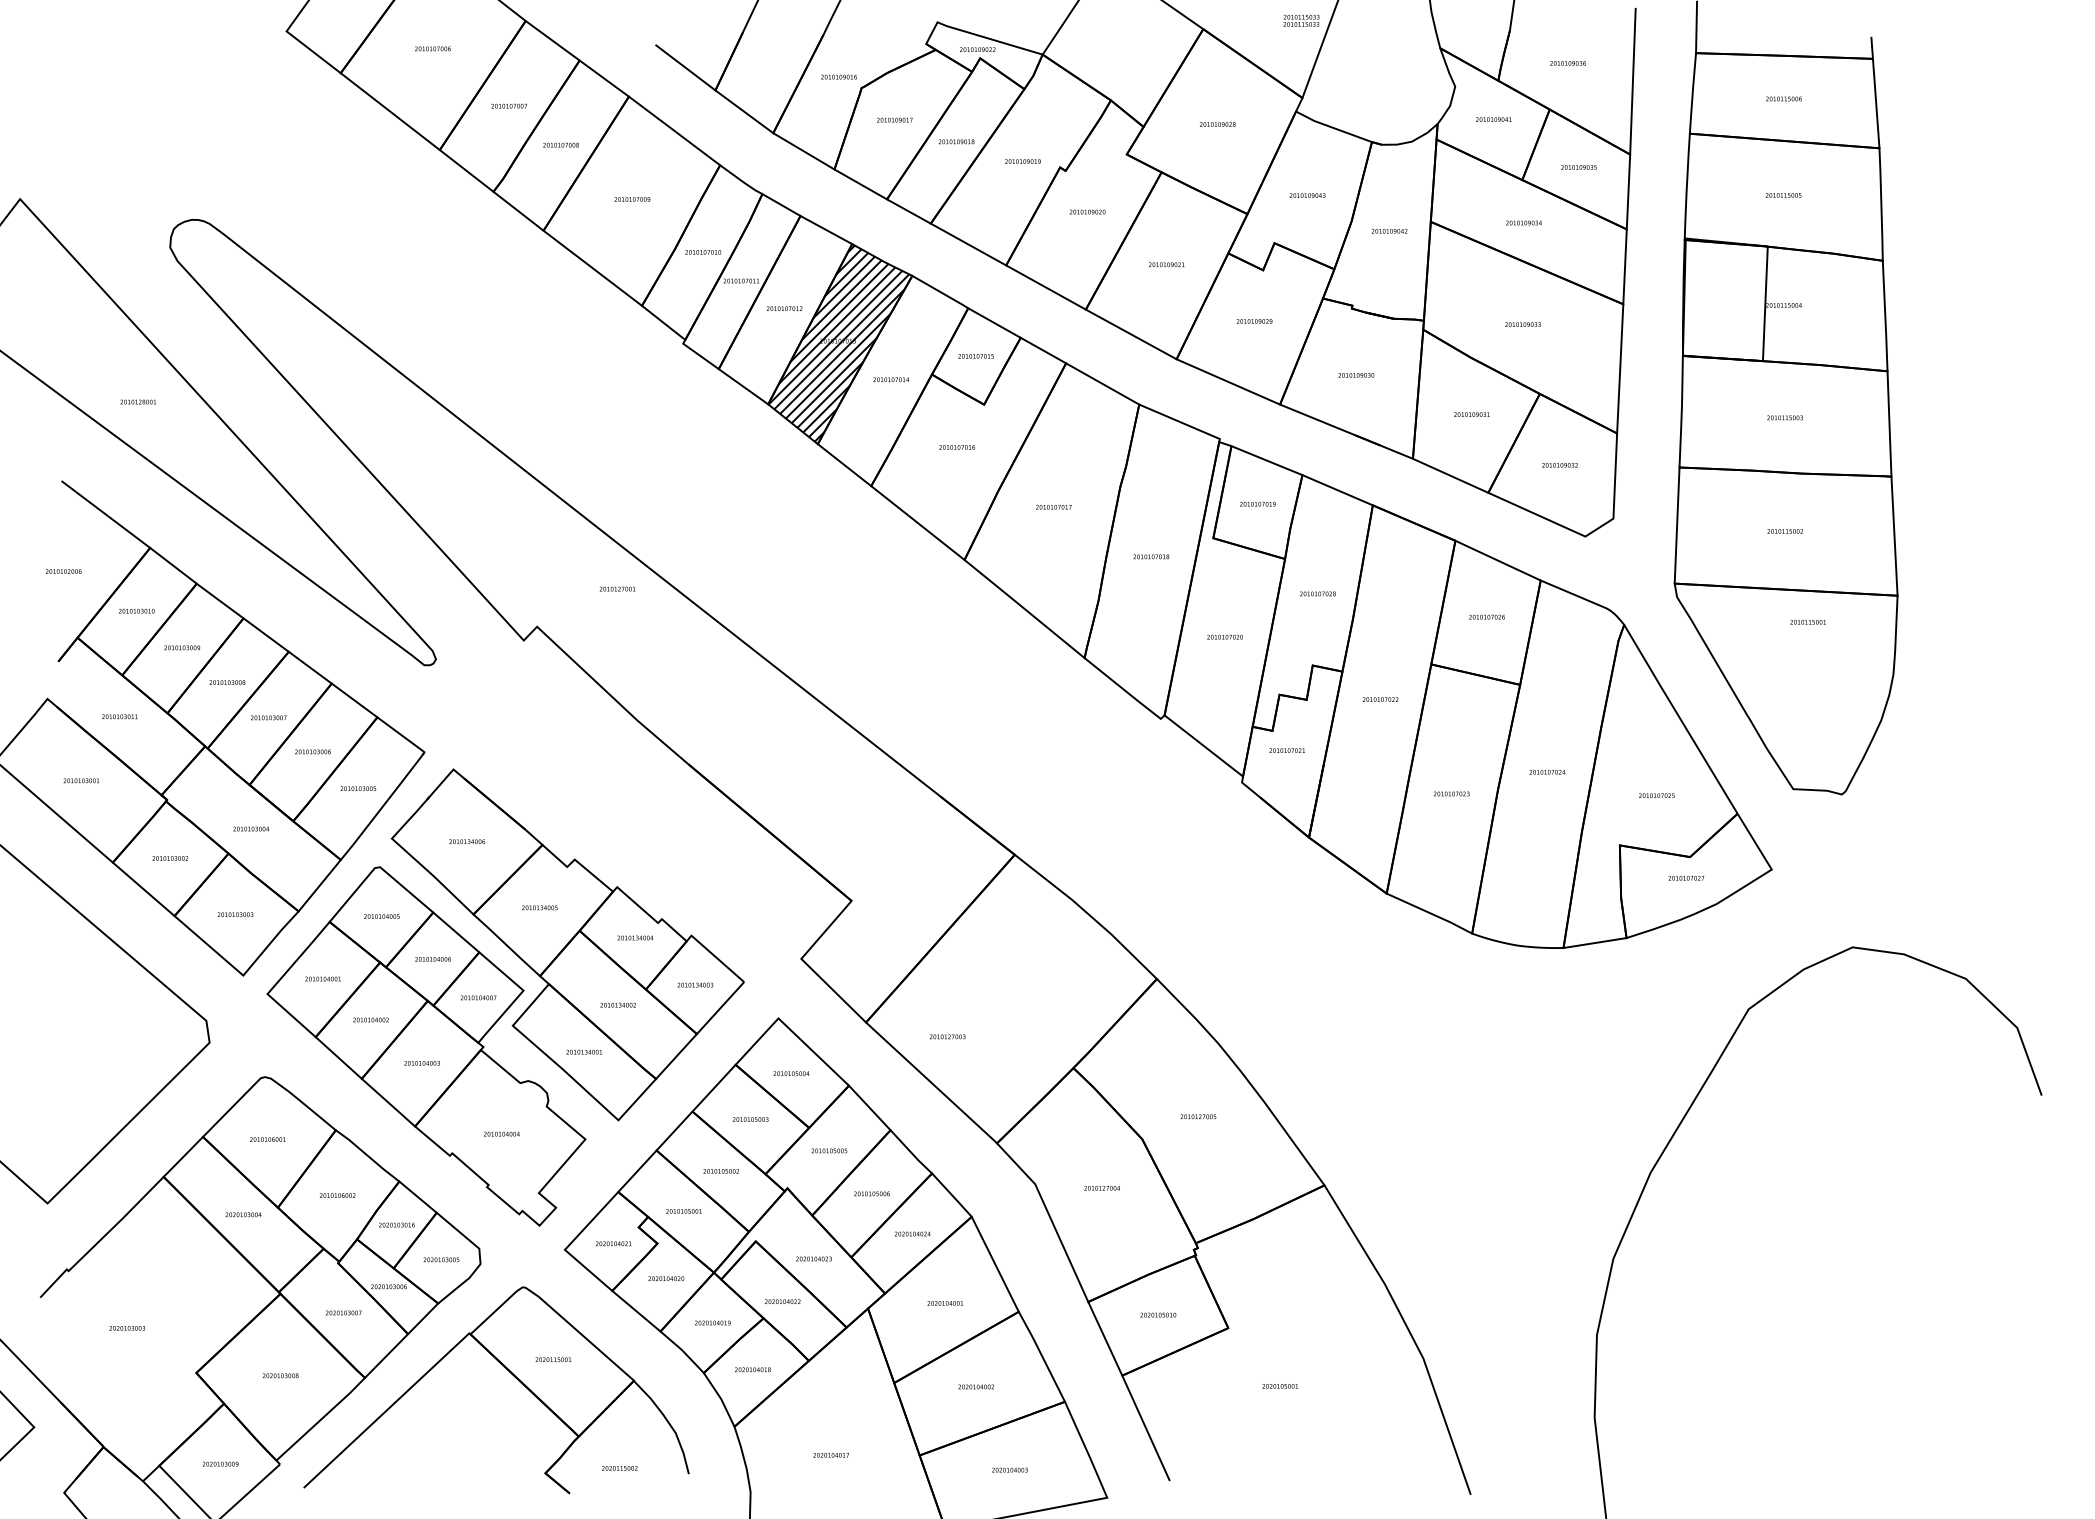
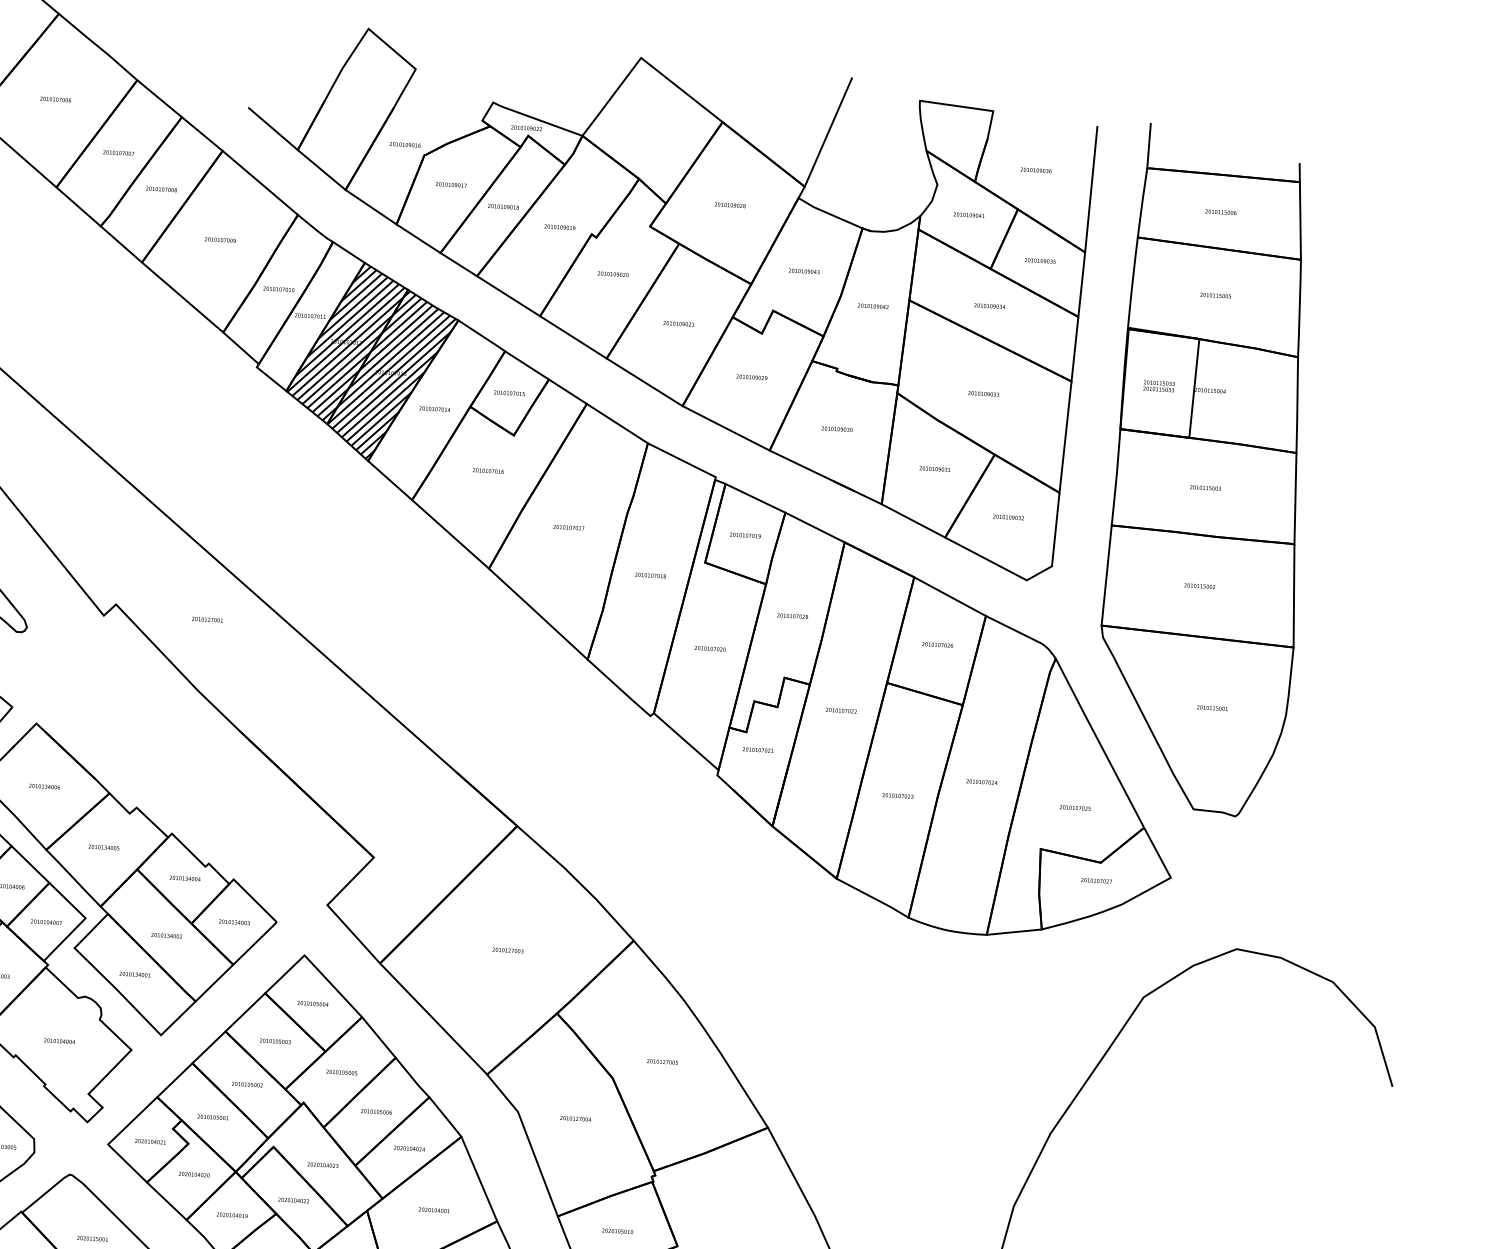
text: (1301, 20) -> (1159, 386), moved
hatch: (784, 308) -> (346, 342), added
text: (617, 588) -> (207, 619), moved
text: (1807, 621) -> (1211, 707), moved
text: (947, 1036) -> (507, 950), moved

